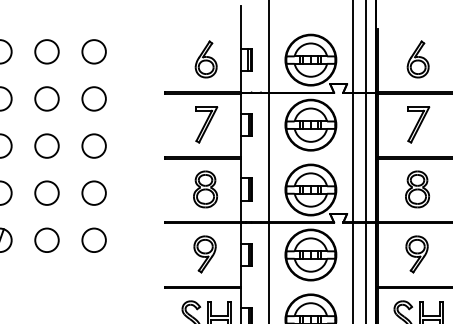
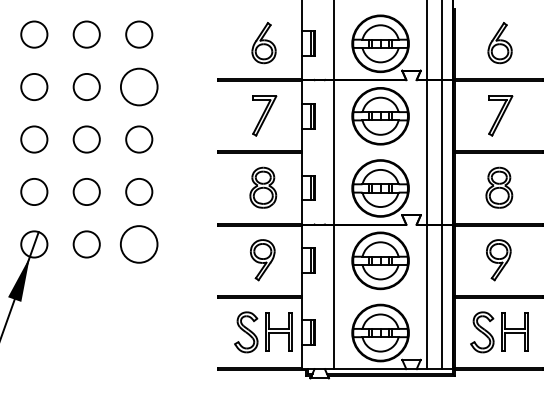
circle: (94, 98) -> (139, 86), size x1.4
circle: (94, 240) -> (139, 244), size x1.4

